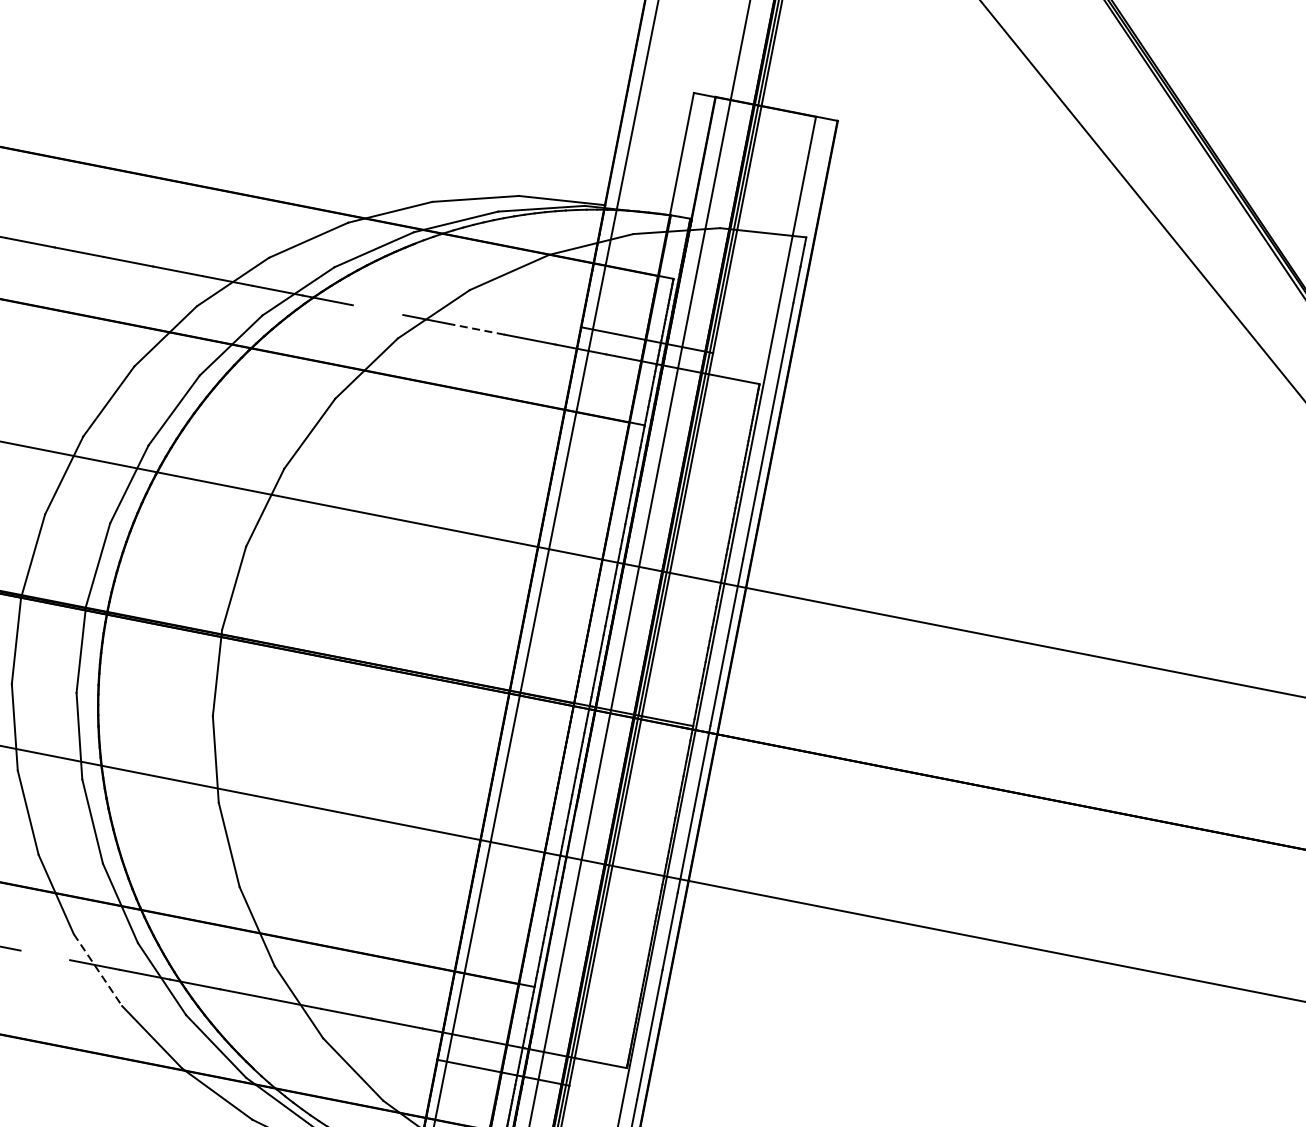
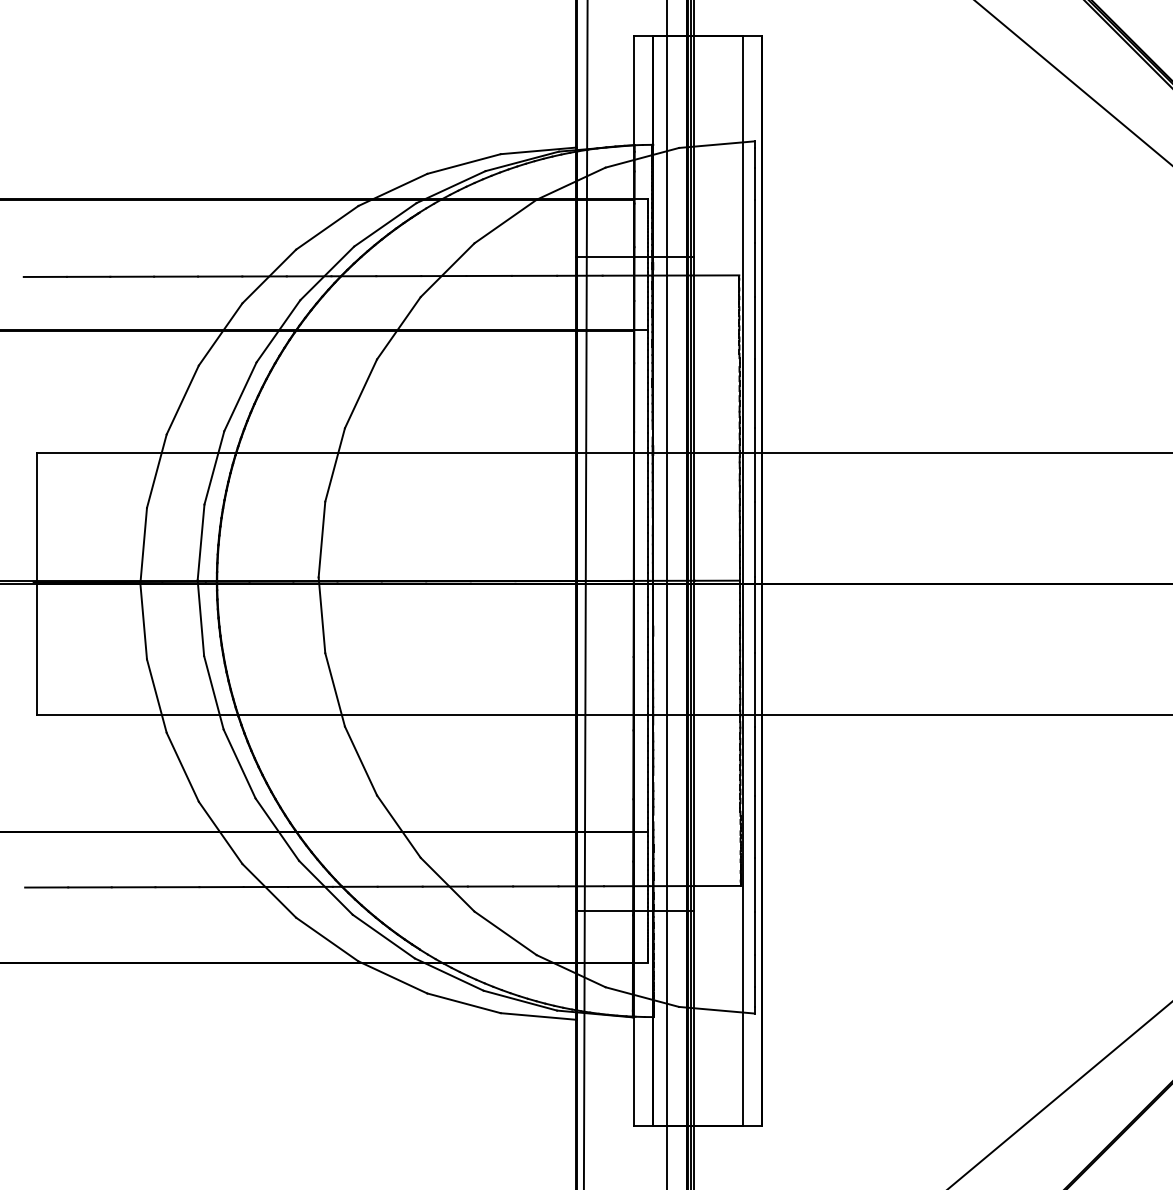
line: (377, 310) -> (398, 276), added
line: (479, 329) -> (489, 275), dashed -> solid
line: (45, 955) -> (221, 887), added
line: (98, 970) -> (269, 891), dashed -> solid

